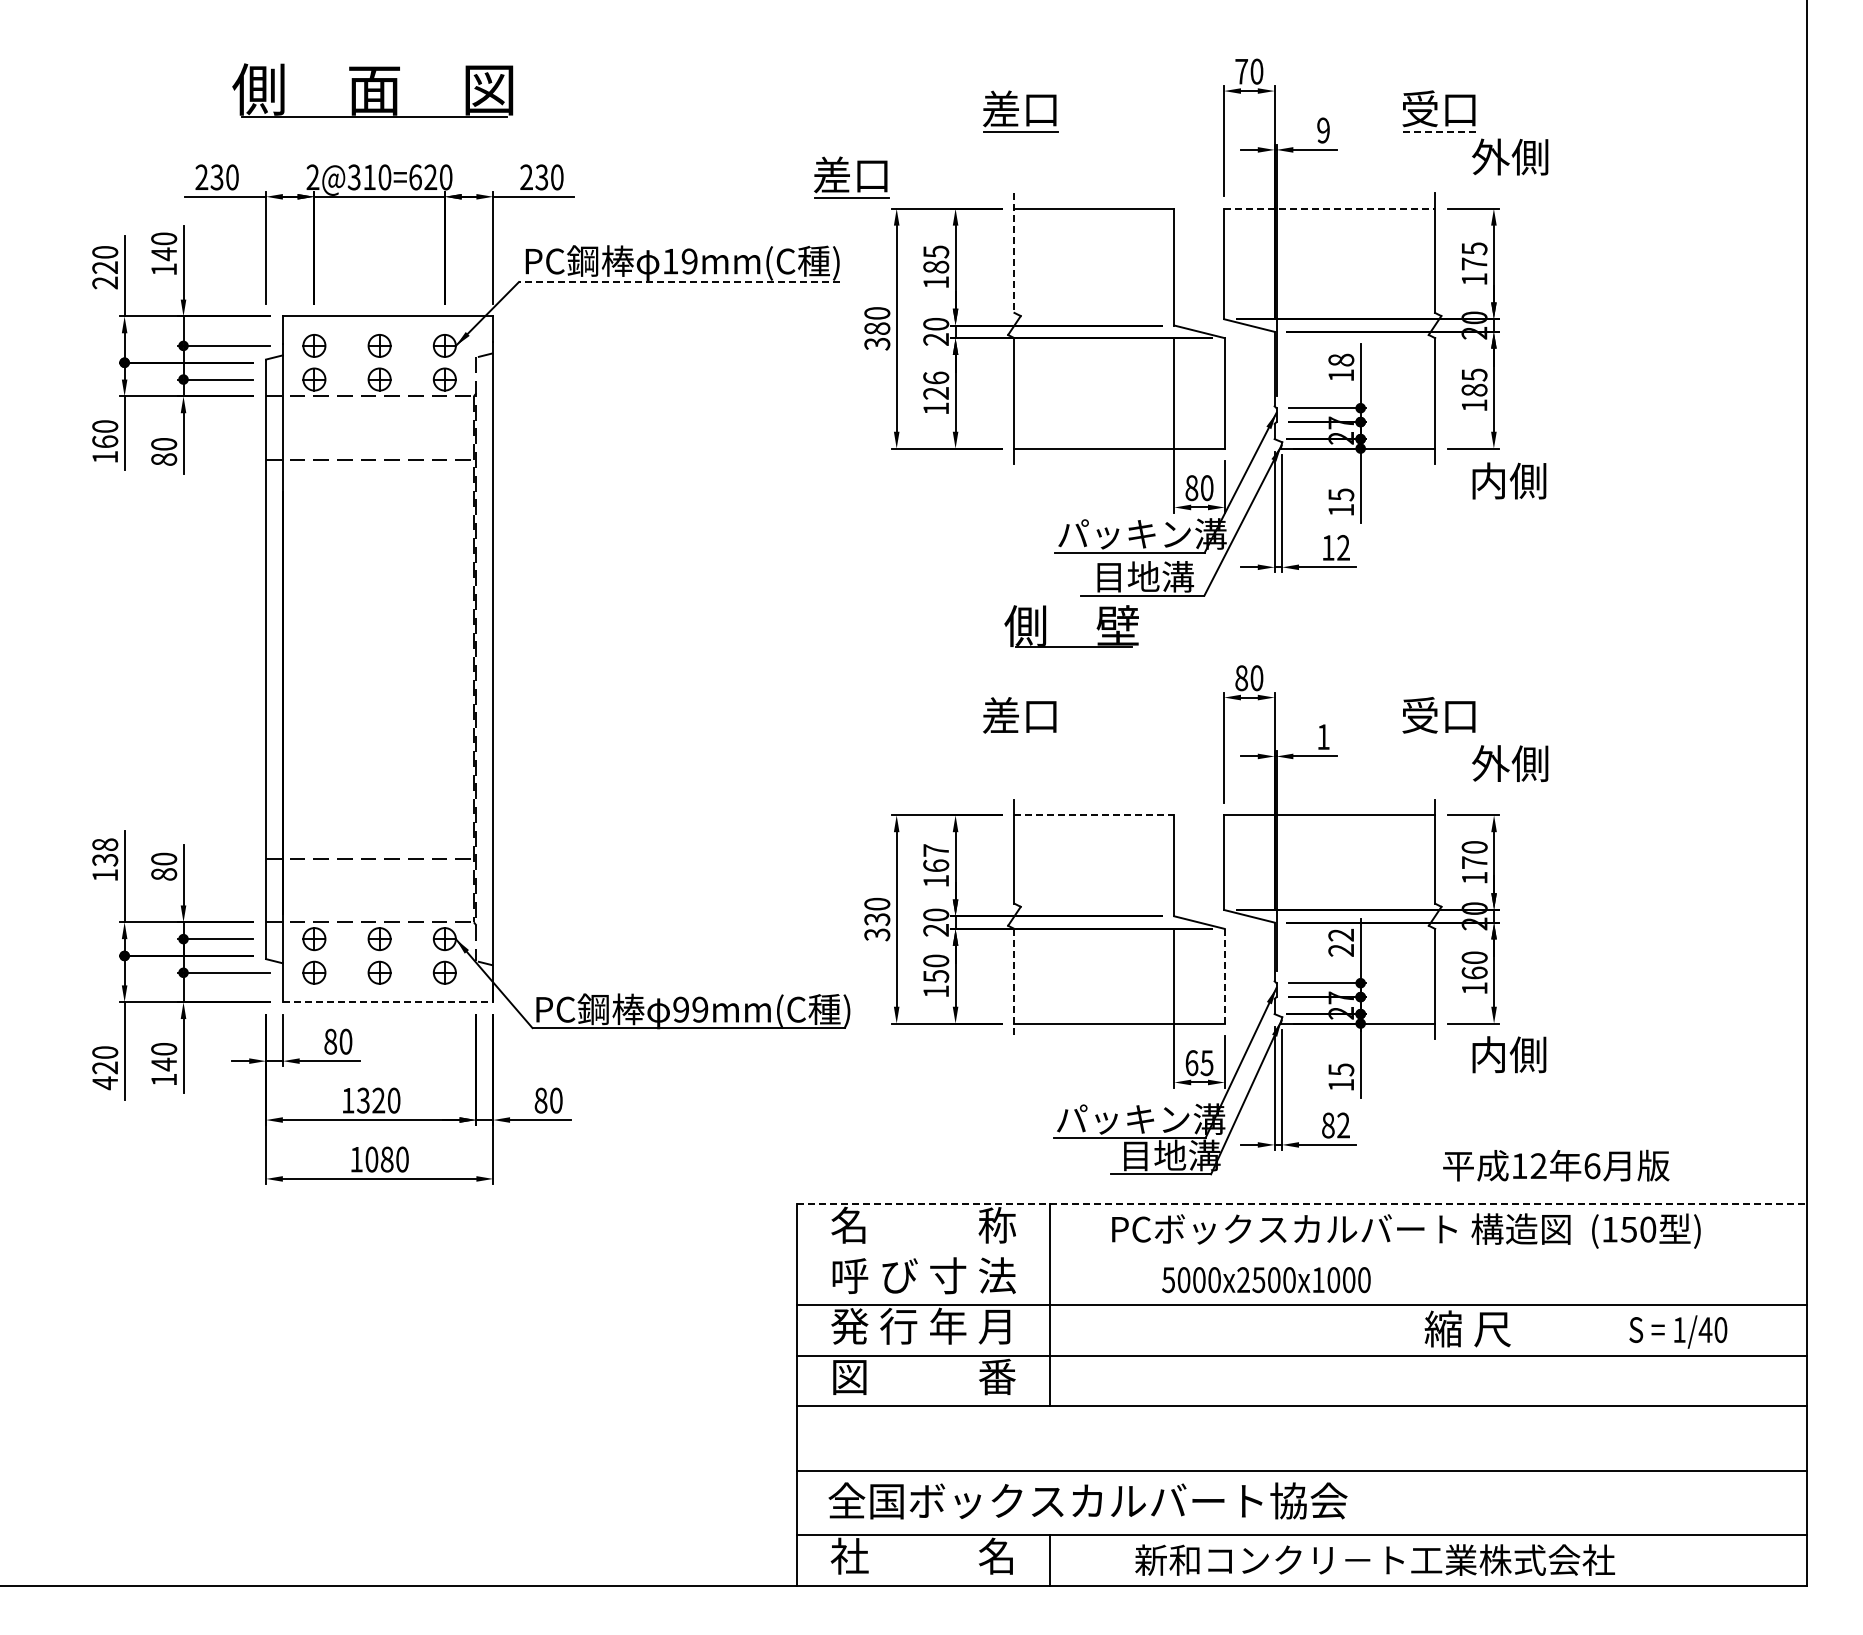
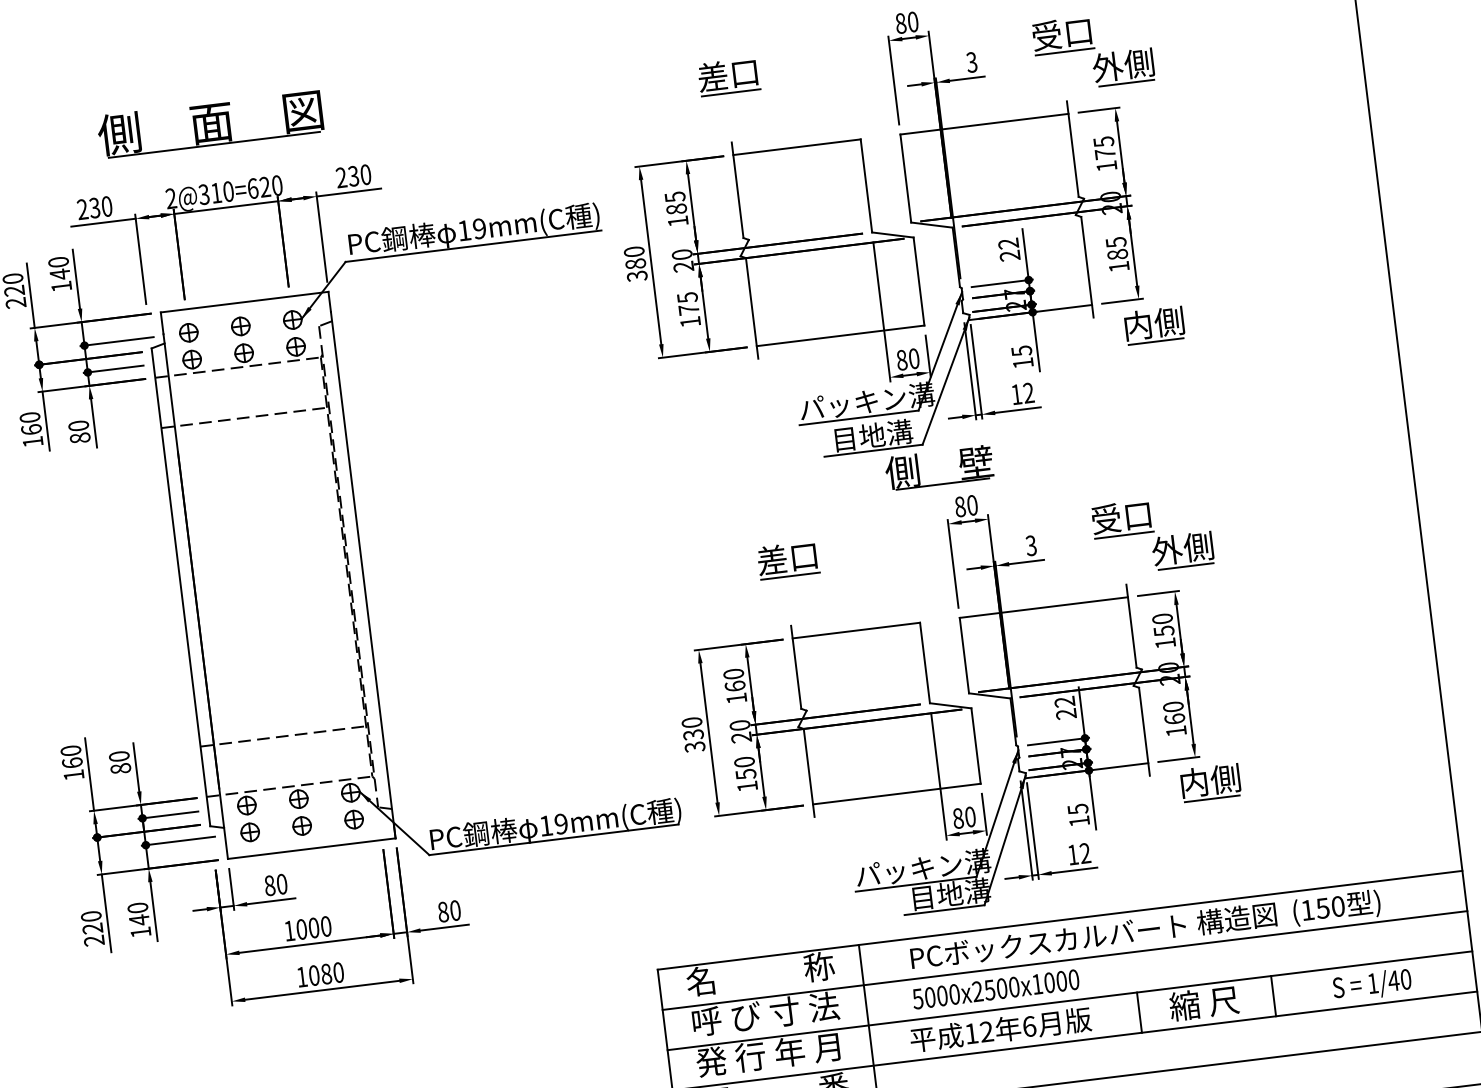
text: (1241, 71) -> (900, 23), 70 -> 80
text: (1323, 130) -> (971, 62), 9 -> 3
line: (1440, 131) -> (1065, 51), dashed -> solid
part: (851, 177) -> (600, 146), removed
line: (1511, 179) -> (1126, 83), added
line: (1329, 208) -> (984, 123), dashed -> solid
line: (1014, 252) -> (737, 189), dashed -> solid
line: (679, 282) -> (473, 246), dashed -> solid
text: (1341, 367) -> (1009, 249), 18 -> 22
text: (936, 385) -> (688, 303), 126 -> 175
line: (1508, 503) -> (1155, 341), added
part: (1071, 646) -> (941, 483), moved
text: (1323, 737) -> (1031, 546), 1 -> 3
line: (1021, 738) -> (790, 576), added
line: (1440, 738) -> (1124, 535), added
line: (1511, 786) -> (1185, 566), added
line: (1094, 815) -> (856, 630), dashed -> solid
text: (936, 850) -> (733, 674), 167 -> 160
text: (105, 852) -> (71, 756), 138 -> 160
text: (1474, 862) -> (1163, 630), 170 -> 150
line: (1224, 976) -> (975, 746), dashed -> solid
line: (1014, 984) -> (809, 773), dashed -> solid
line: (388, 1002) -> (312, 848), dashed -> solid
text: (680, 1009) -> (545, 825), 99mm(C -> 19mm(C
text: (1199, 1063) -> (964, 818), 65 -> 80
line: (1508, 1077) -> (1212, 798), added
text: (104, 1083) -> (93, 941), 420 -> 220
text: (371, 1100) -> (308, 928), 1320 -> 1000
text: (1328, 1125) -> (1073, 854), 82 -> 12
text: (1556, 1165) -> (1000, 1029), moved
line: (1302, 1204) -> (1060, 920), dashed -> solid
line: (1302, 1254) -> (1065, 960), added
text: (1266, 1280) -> (996, 989), moved
line: (1386, 1330) -> (1139, 1012), added
line: (1554, 1330) -> (1273, 996), added

